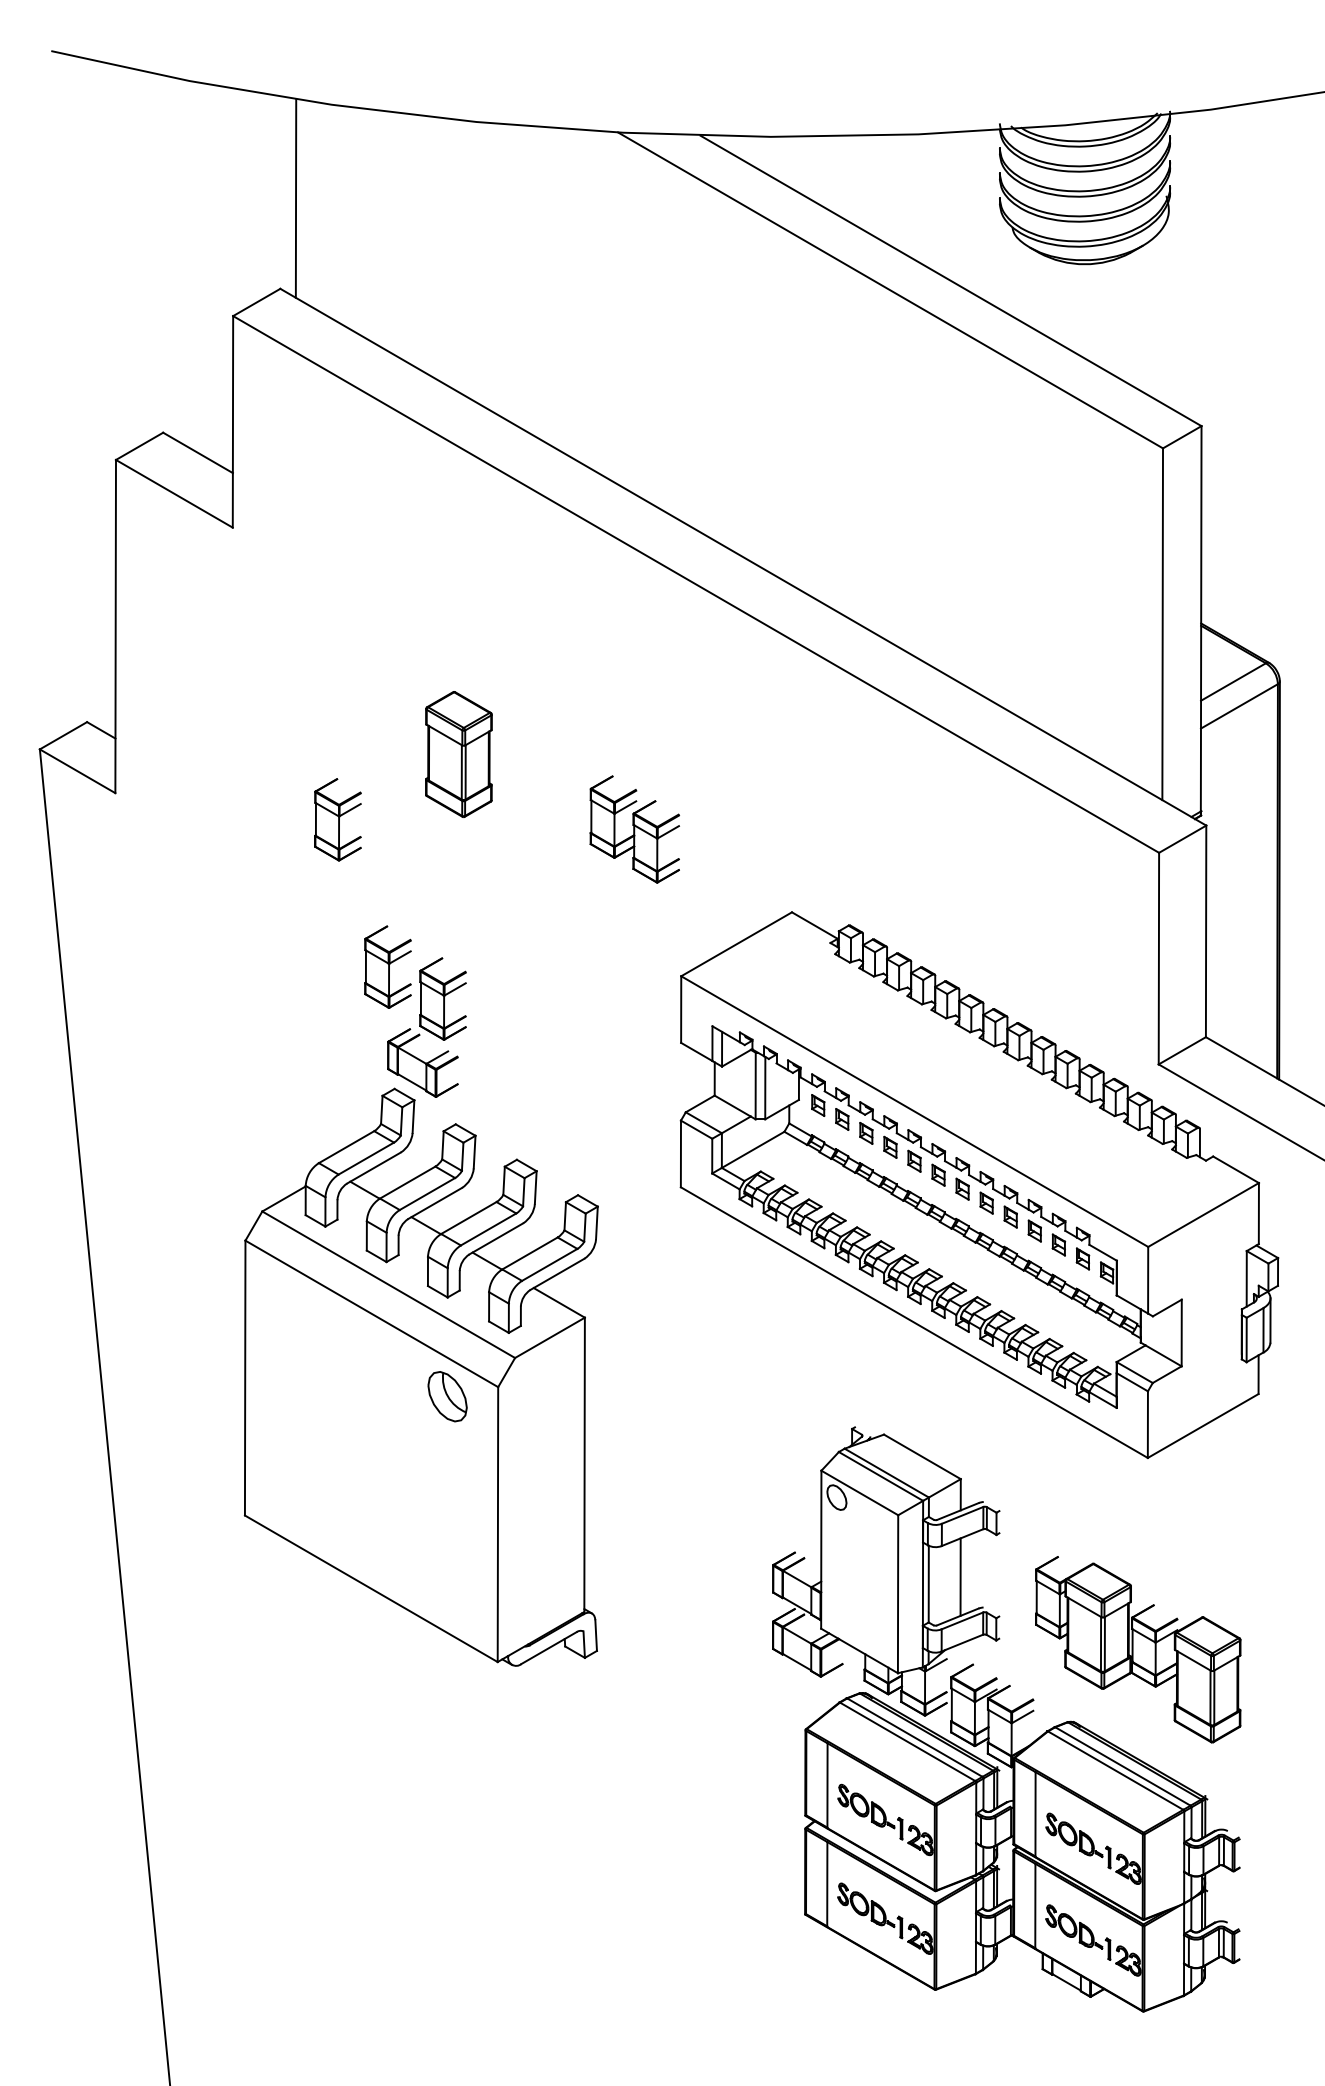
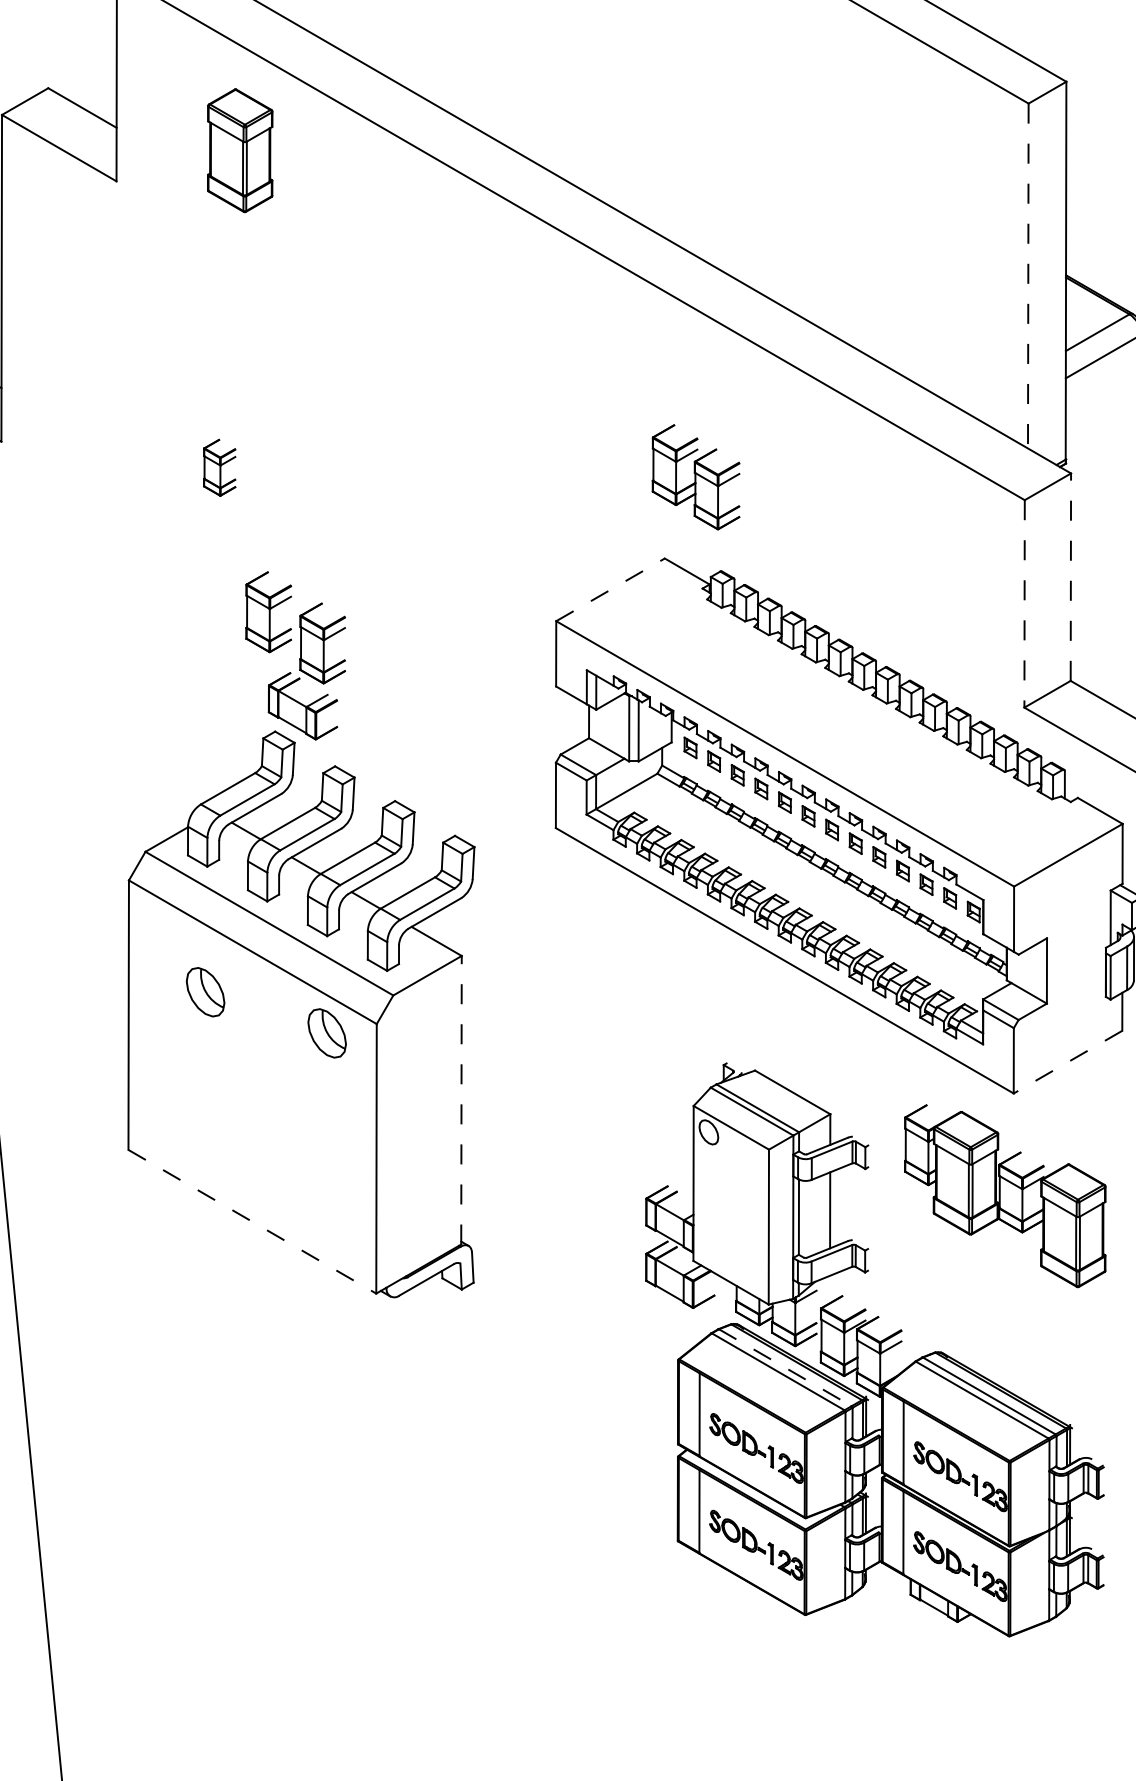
line: (1162, 624) -> (1028, 276), solid -> dashed
part: (458, 754) -> (239, 150), moved
part: (337, 819) -> (219, 467), size x0.7
part: (634, 829) -> (695, 477), moved
line: (1206, 931) -> (1071, 577), solid -> dashed
line: (736, 944) -> (610, 590), solid -> dashed
line: (1158, 958) -> (1024, 603), solid -> dashed
part: (323, 1354) -> (205, 992), added
line: (1203, 1426) -> (1068, 1062), solid -> dashed
line: (584, 1464) -> (461, 1099), solid -> dashed
line: (371, 1589) -> (252, 1222), solid -> dashed
part: (1138, 1649) -> (1005, 1195), moved
line: (915, 1737) -> (785, 1367), solid -> dashed

